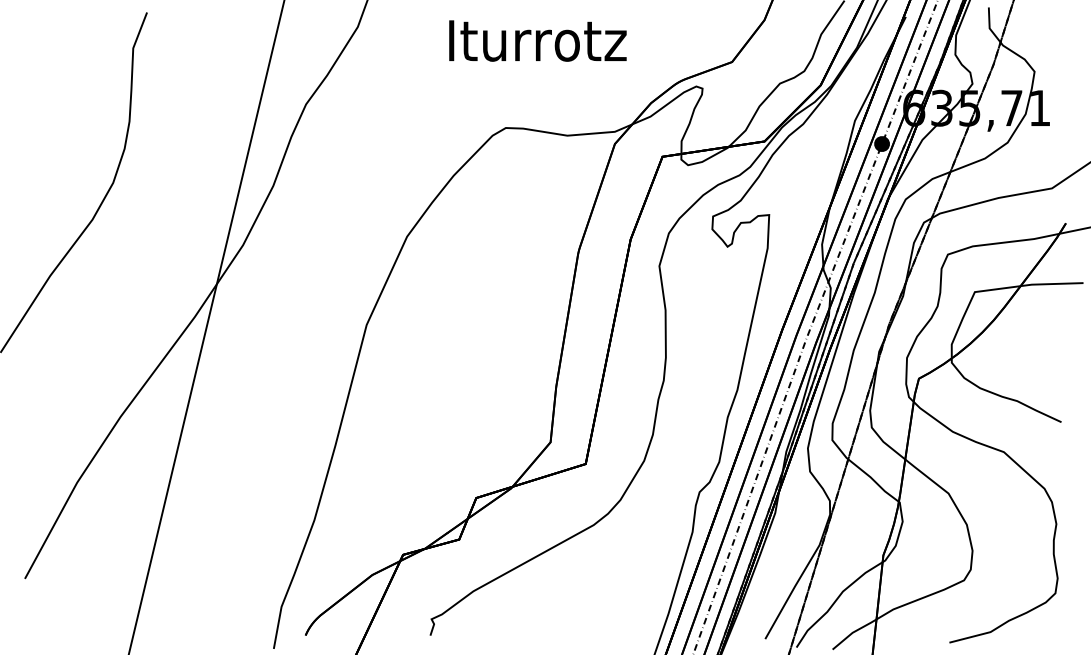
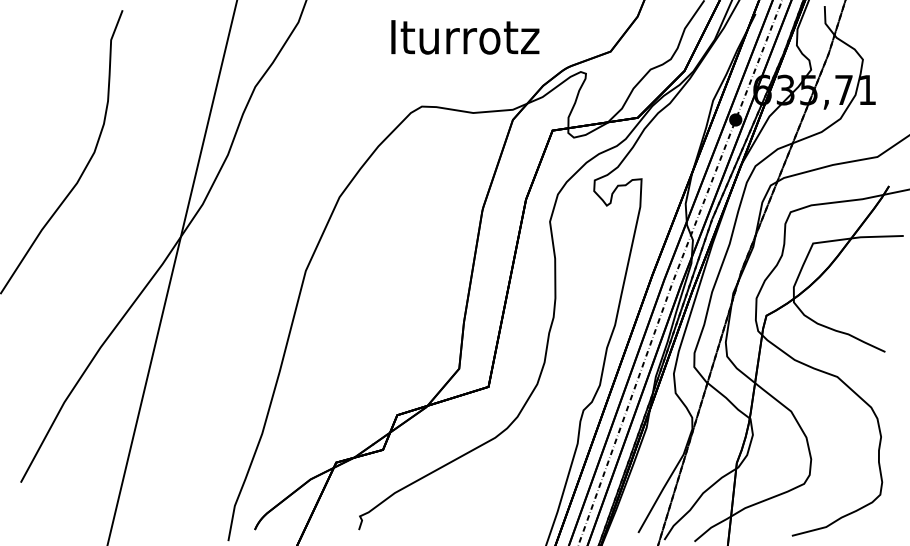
text: (537, 40) -> (465, 36), moved

